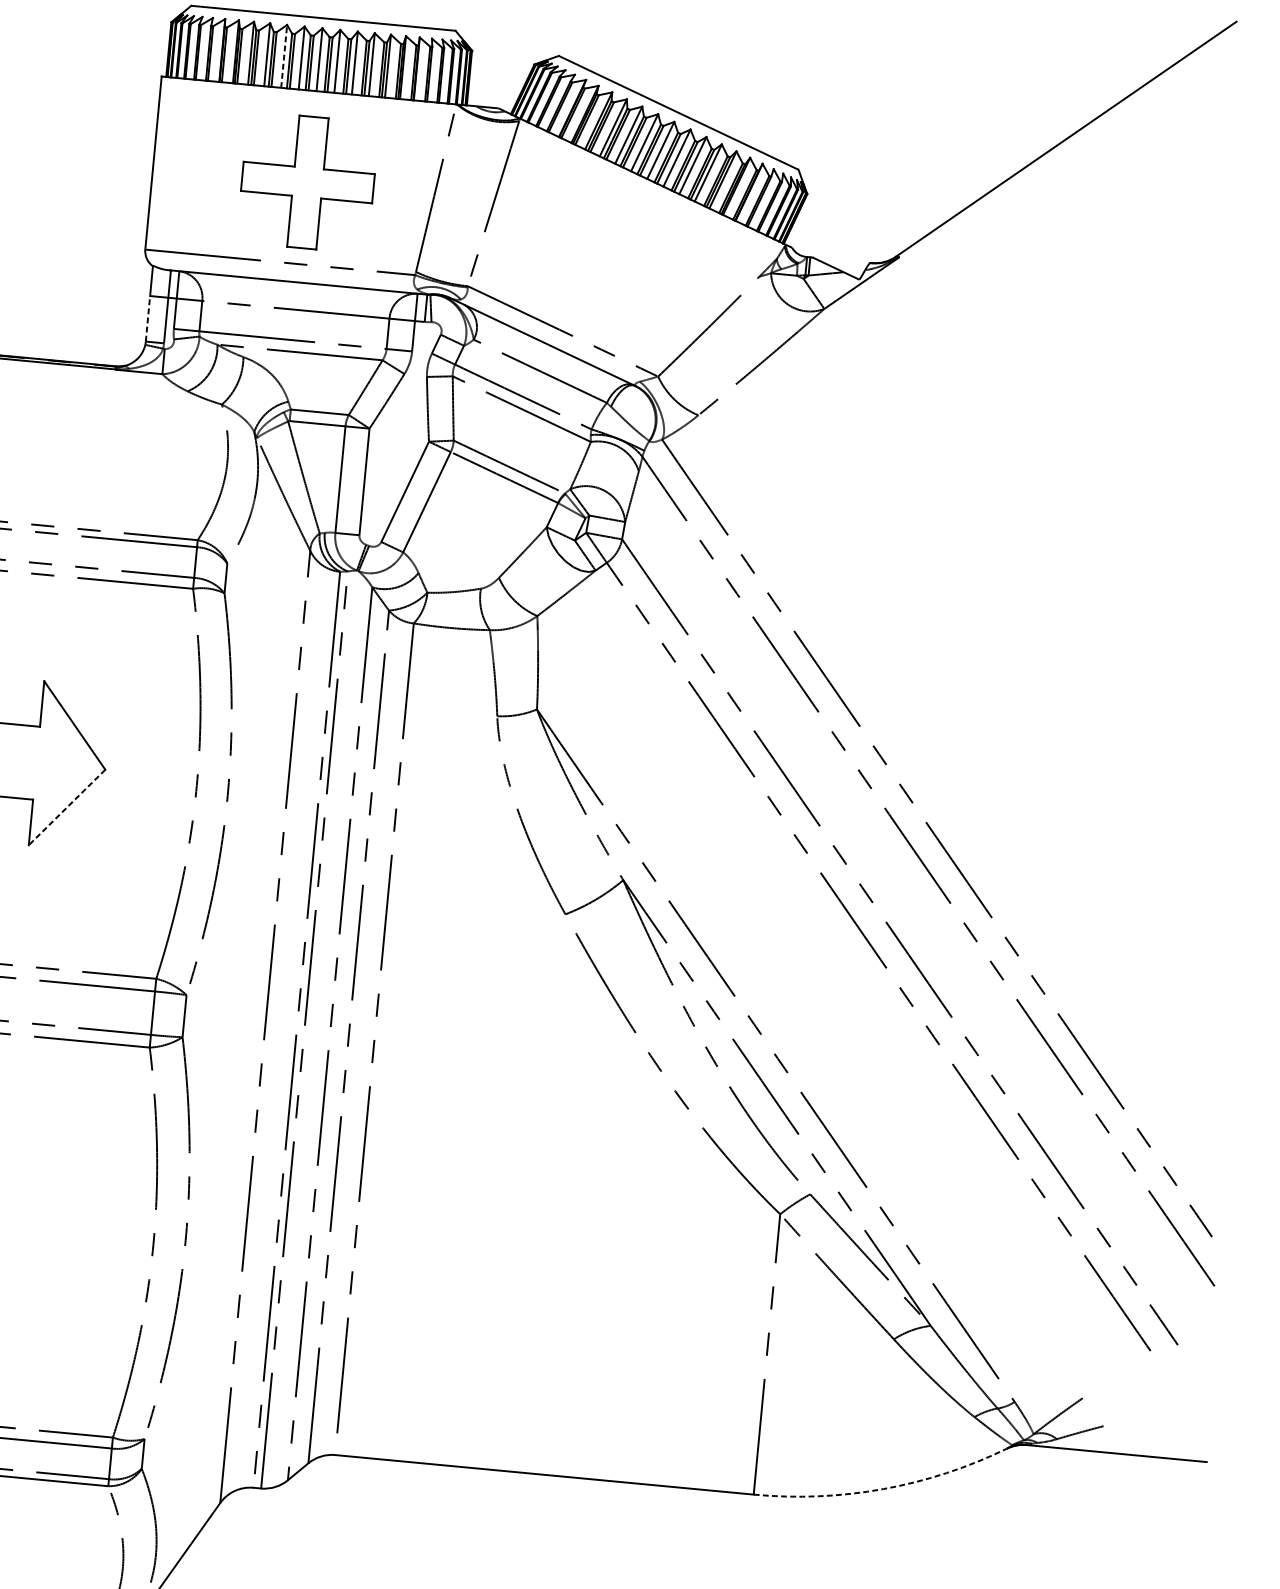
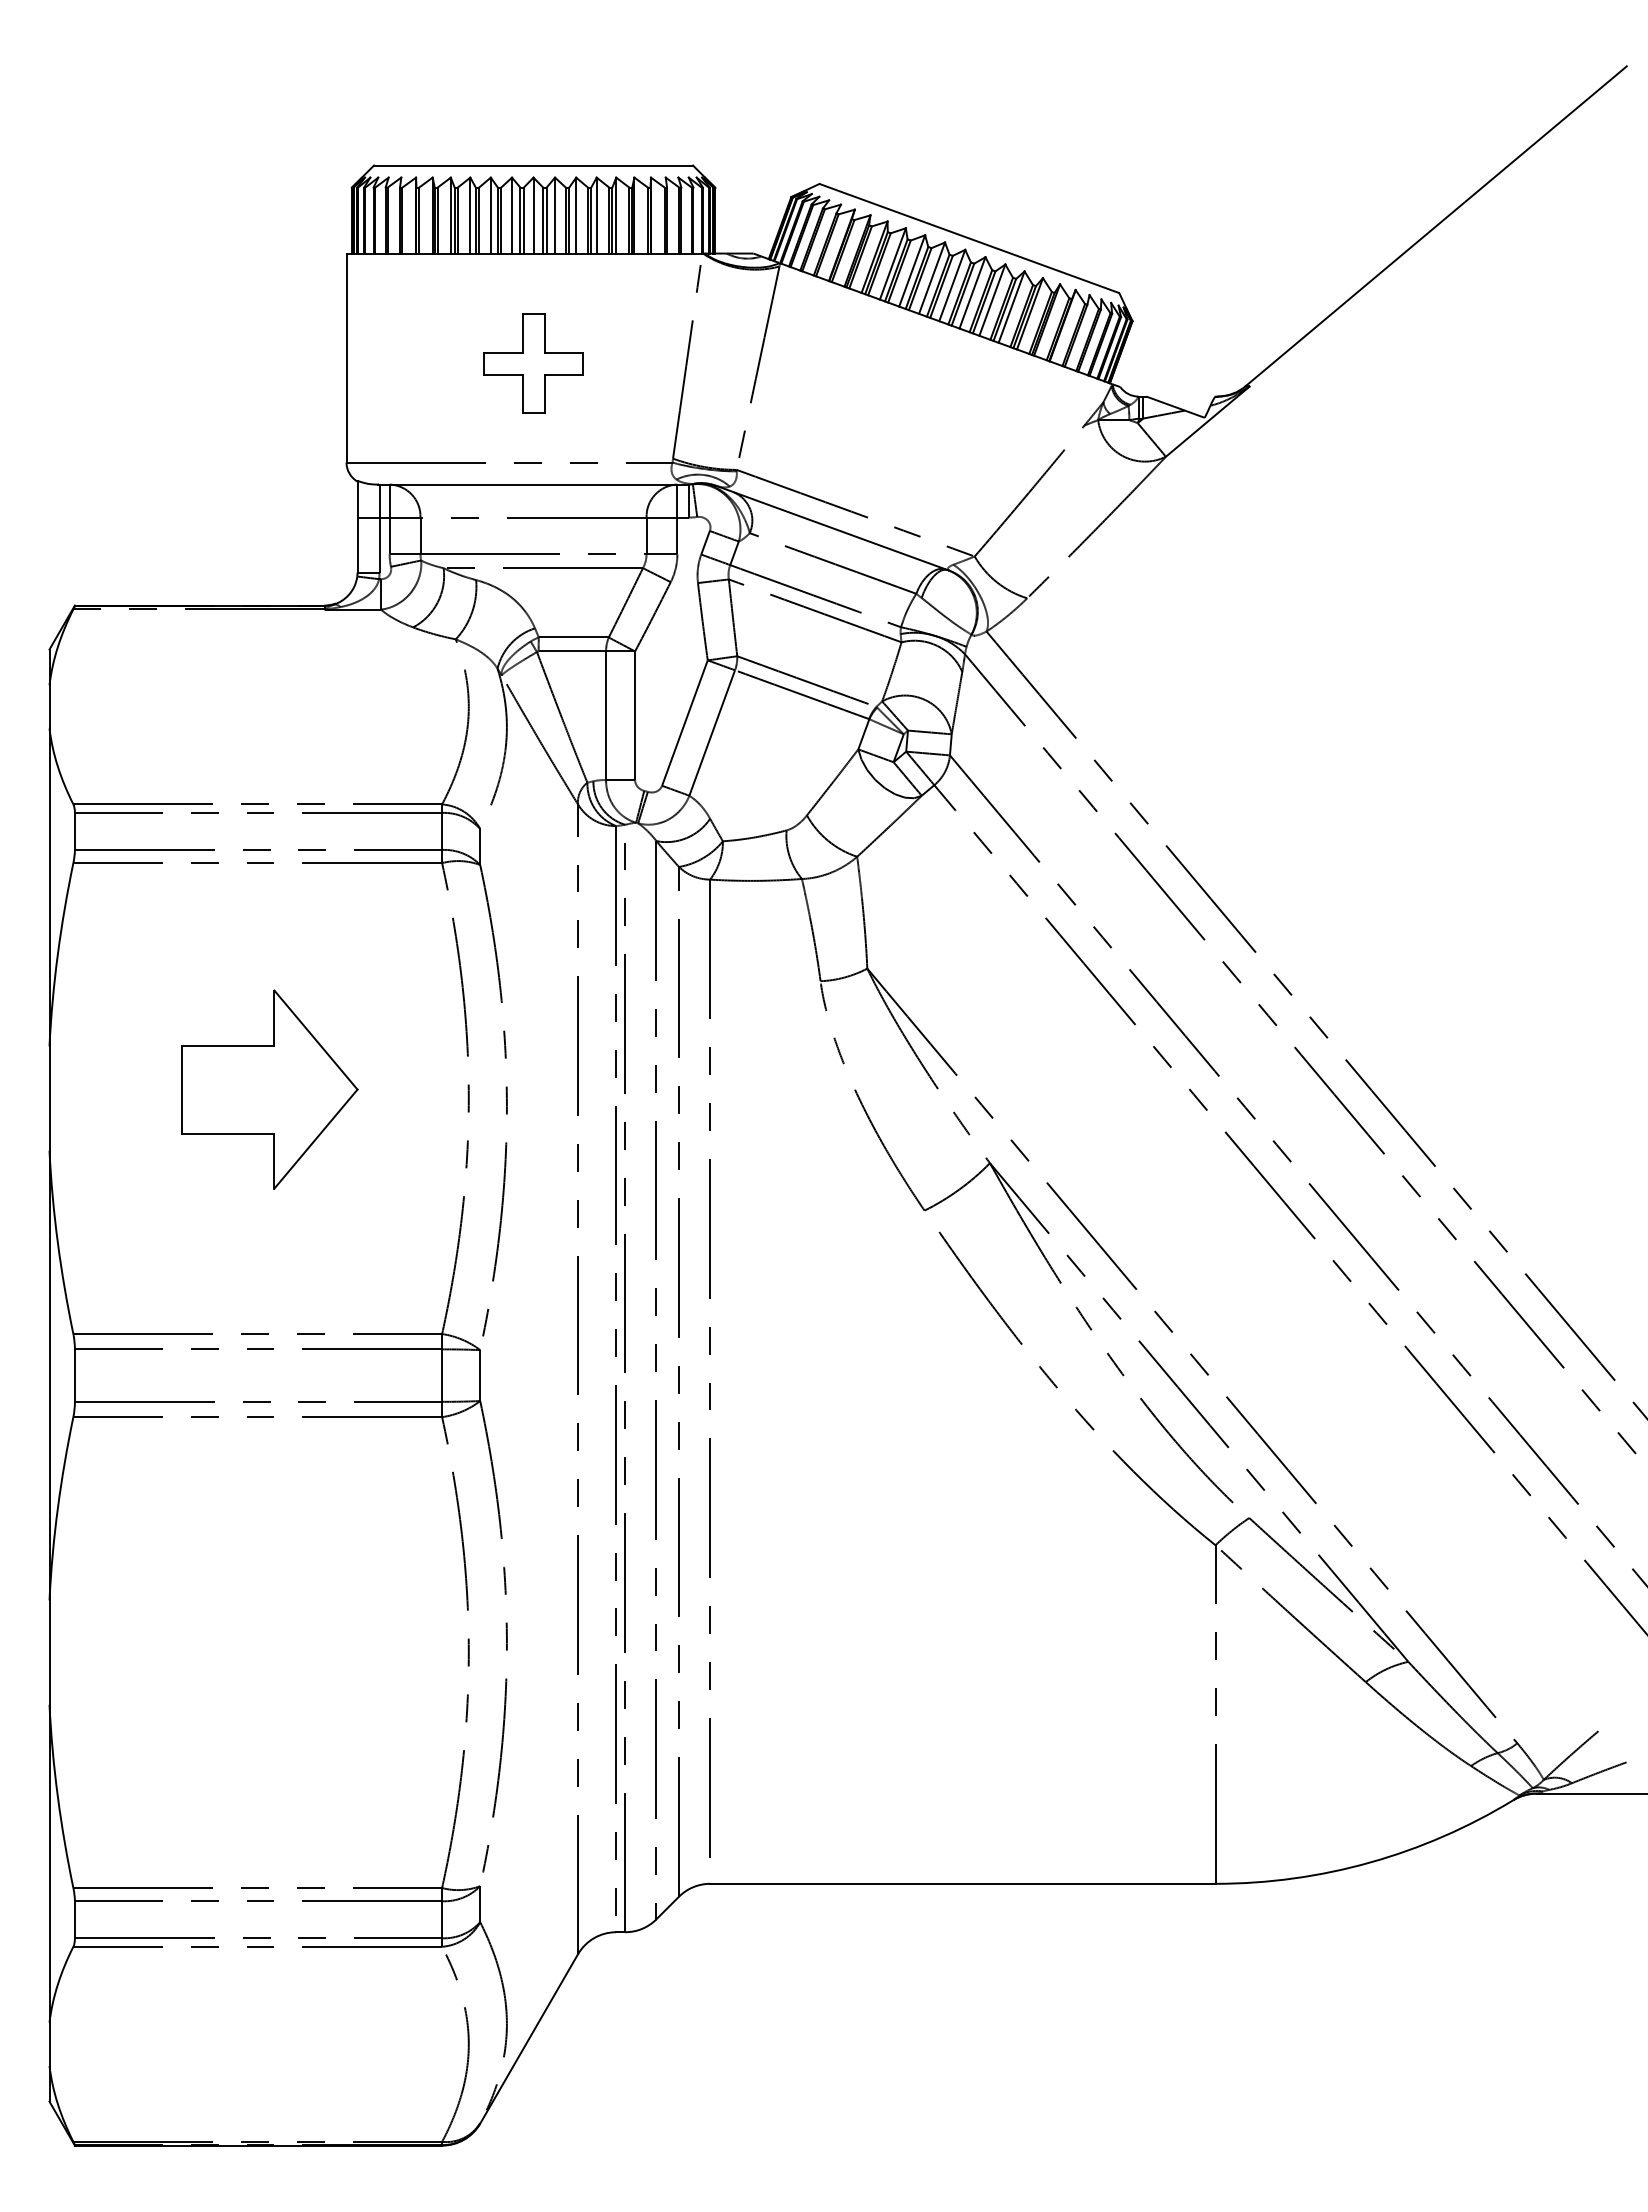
line: (283, 56) -> (490, 215), dashed -> solid
part: (307, 182) -> (533, 363), size x0.62
line: (147, 319) -> (357, 545), dashed -> solid
line: (66, 807) -> (315, 1139), dashed -> solid
arc: (883, 1489) -> (1370, 1862), dashed -> solid

